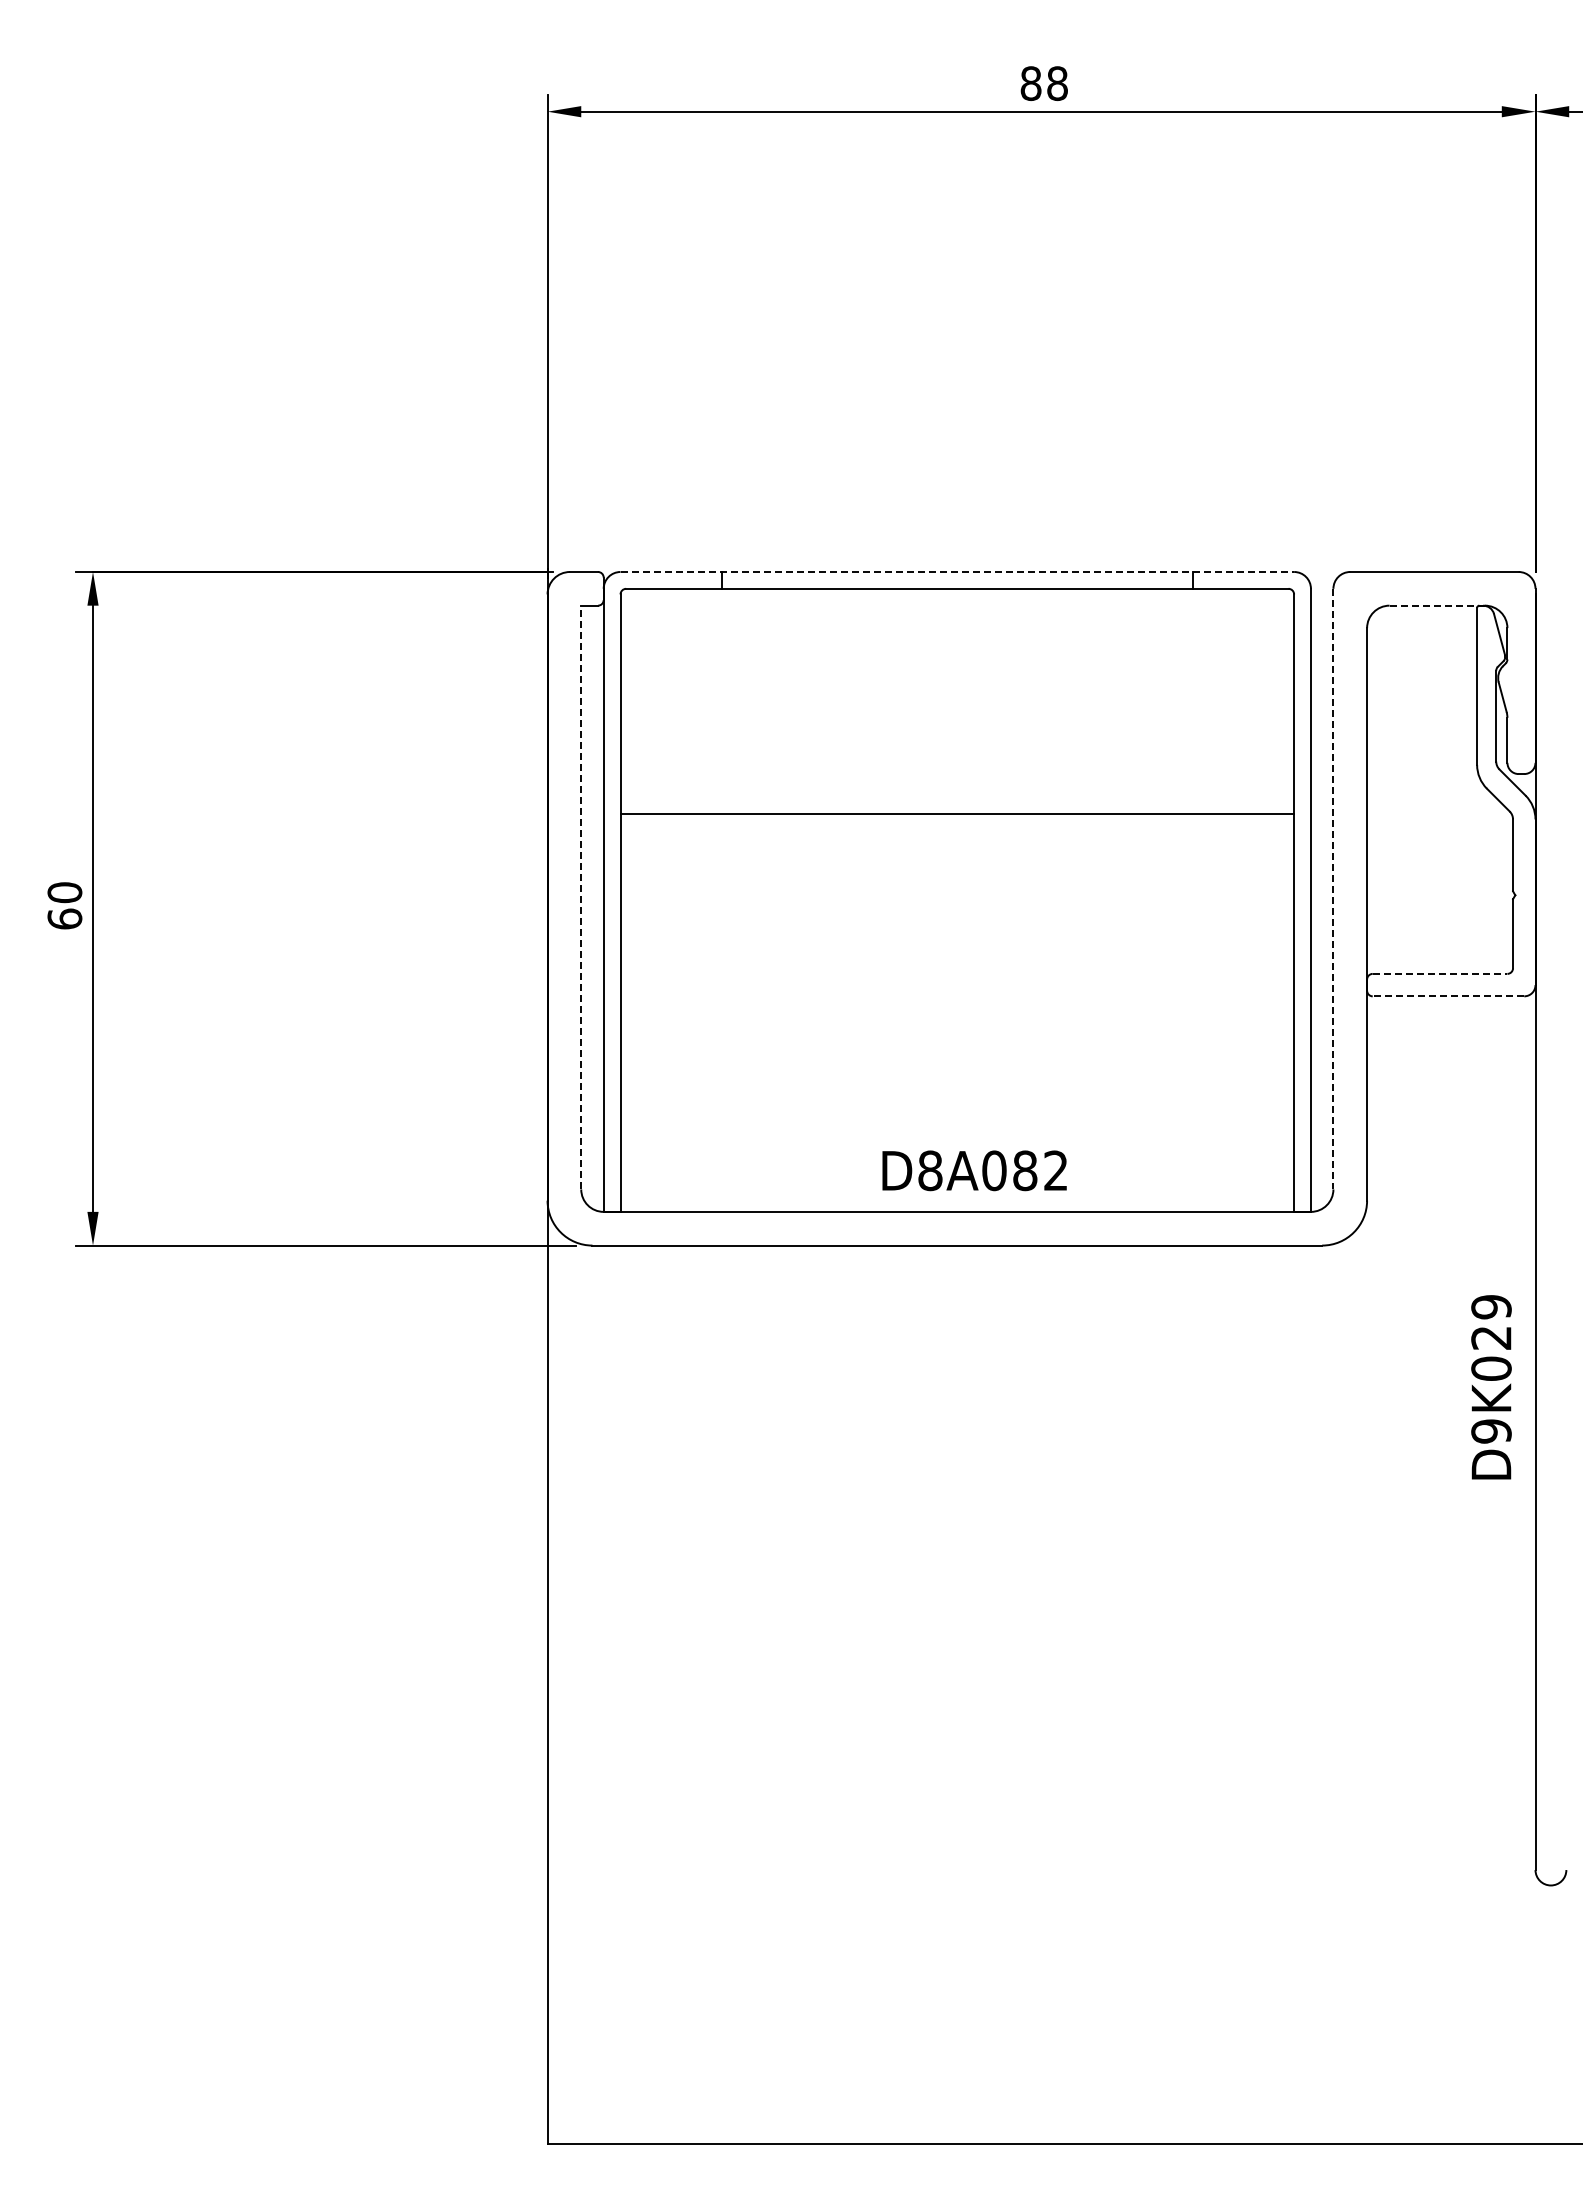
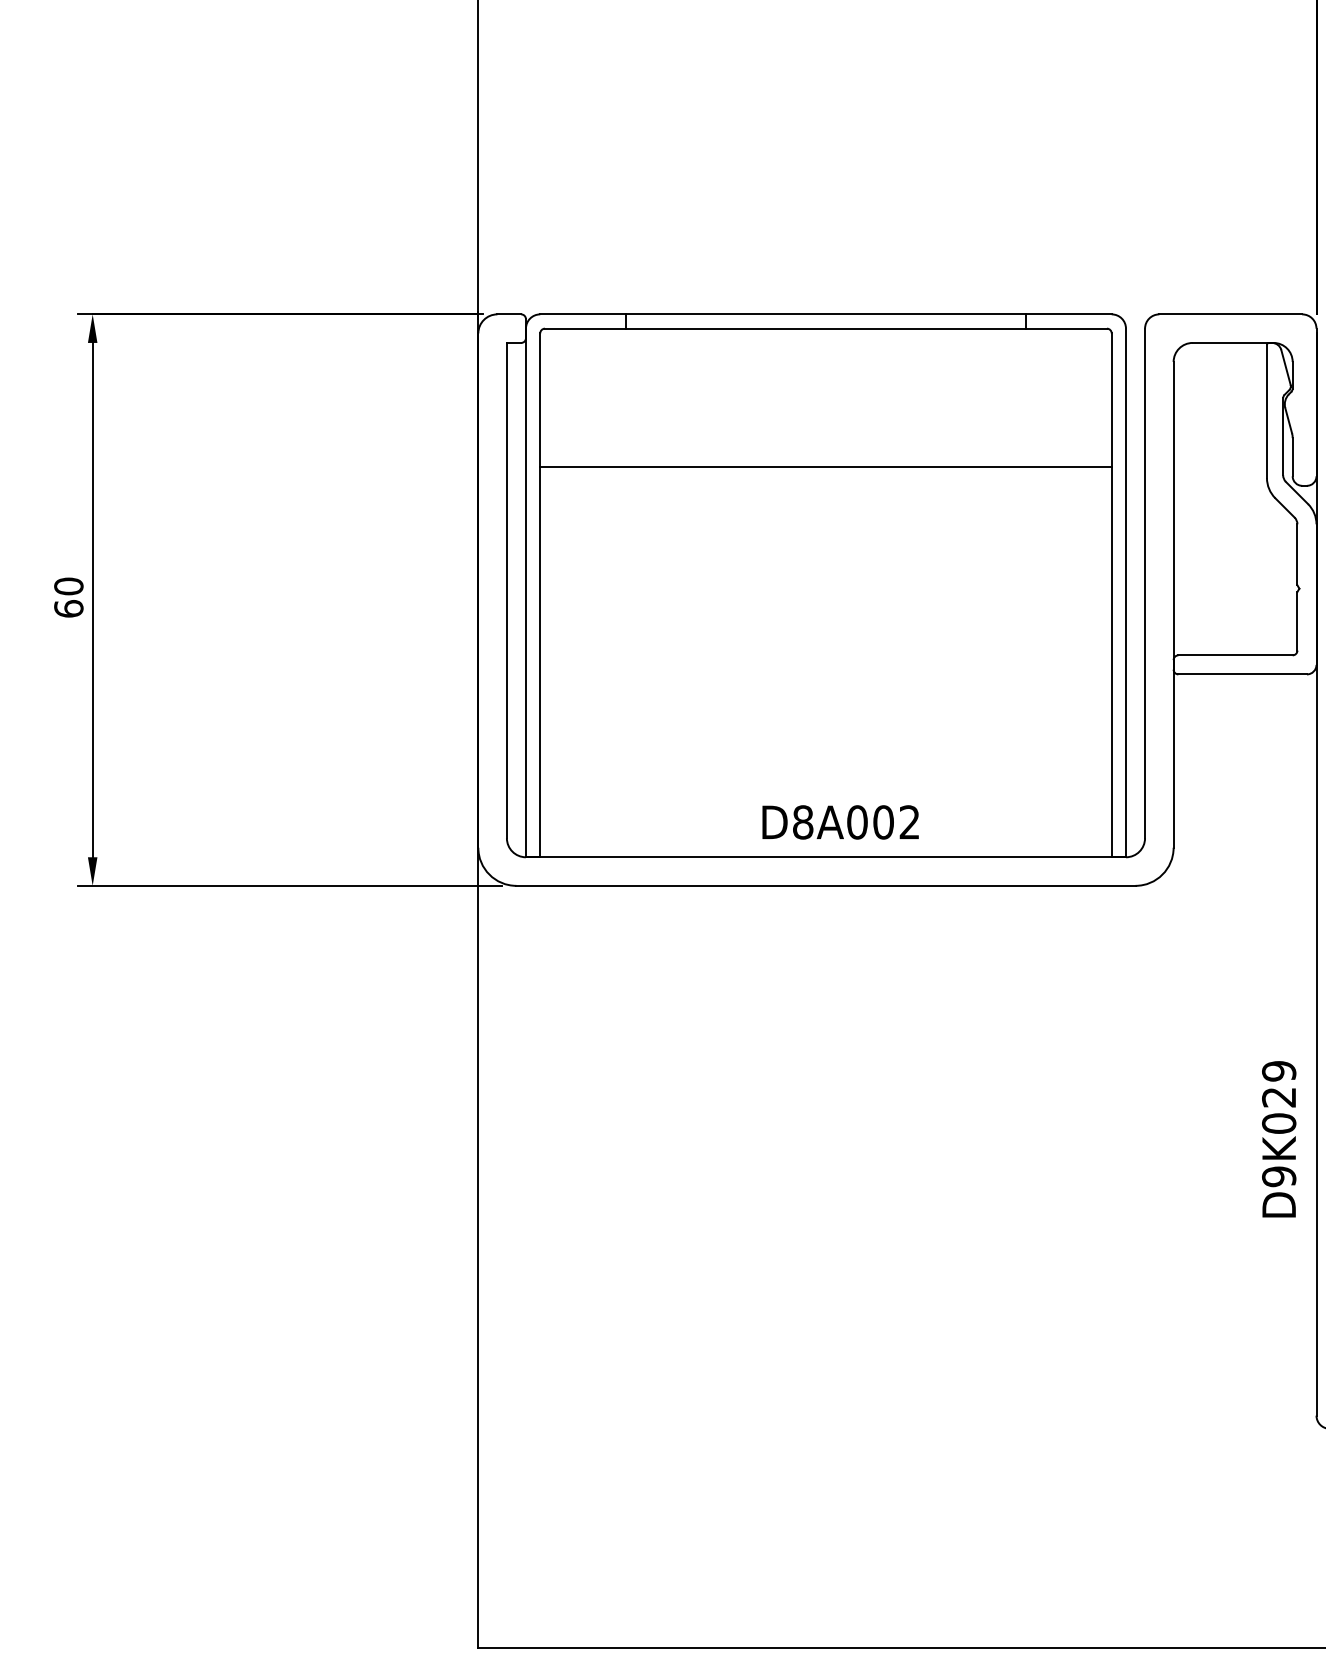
line: (957, 571) -> (826, 313), dashed -> solid
line: (1437, 605) -> (1233, 342), dashed -> solid
line: (957, 813) -> (826, 466), moved
line: (1333, 889) -> (1145, 583), dashed -> solid
line: (581, 897) -> (507, 590), dashed -> solid
line: (1440, 973) -> (1235, 655), dashed -> solid
line: (1448, 996) -> (1242, 674), dashed -> solid
text: (1025, 1170) -> (883, 822), D8A082 -> D8A002
text: (1491, 1387) -> (1279, 1139), moved

